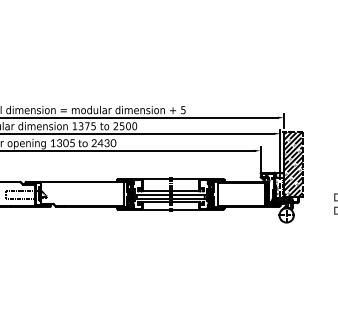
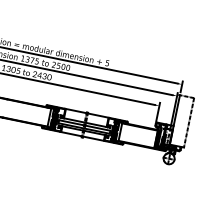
hatch: (292, 164) -> (181, 121), removed

